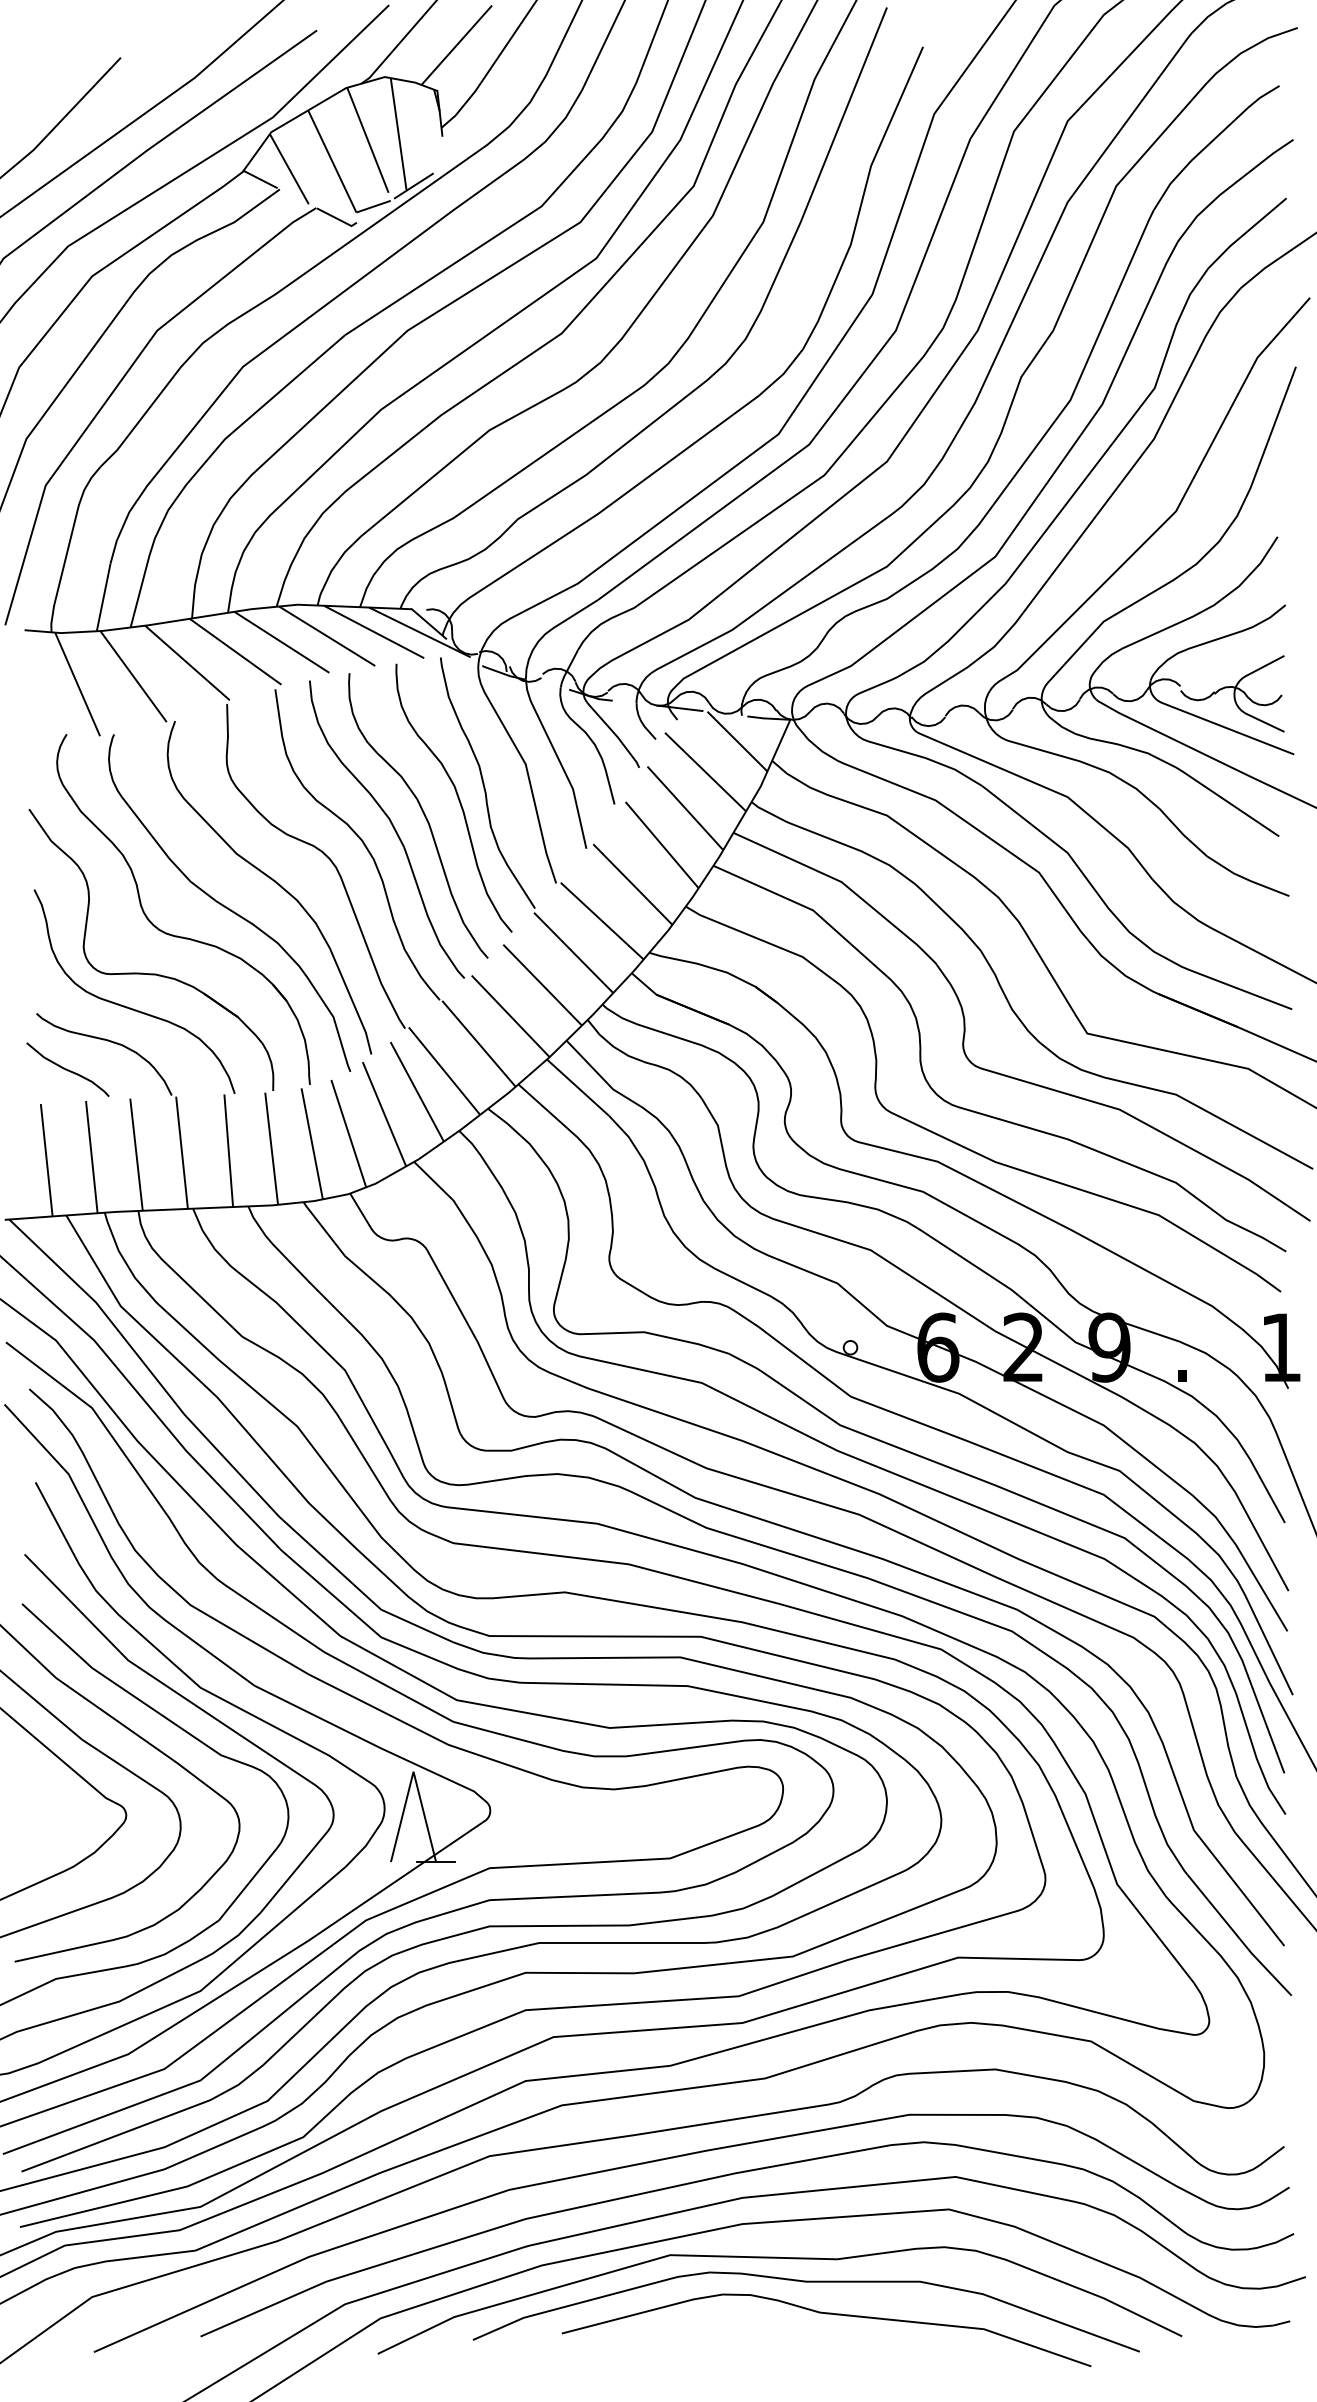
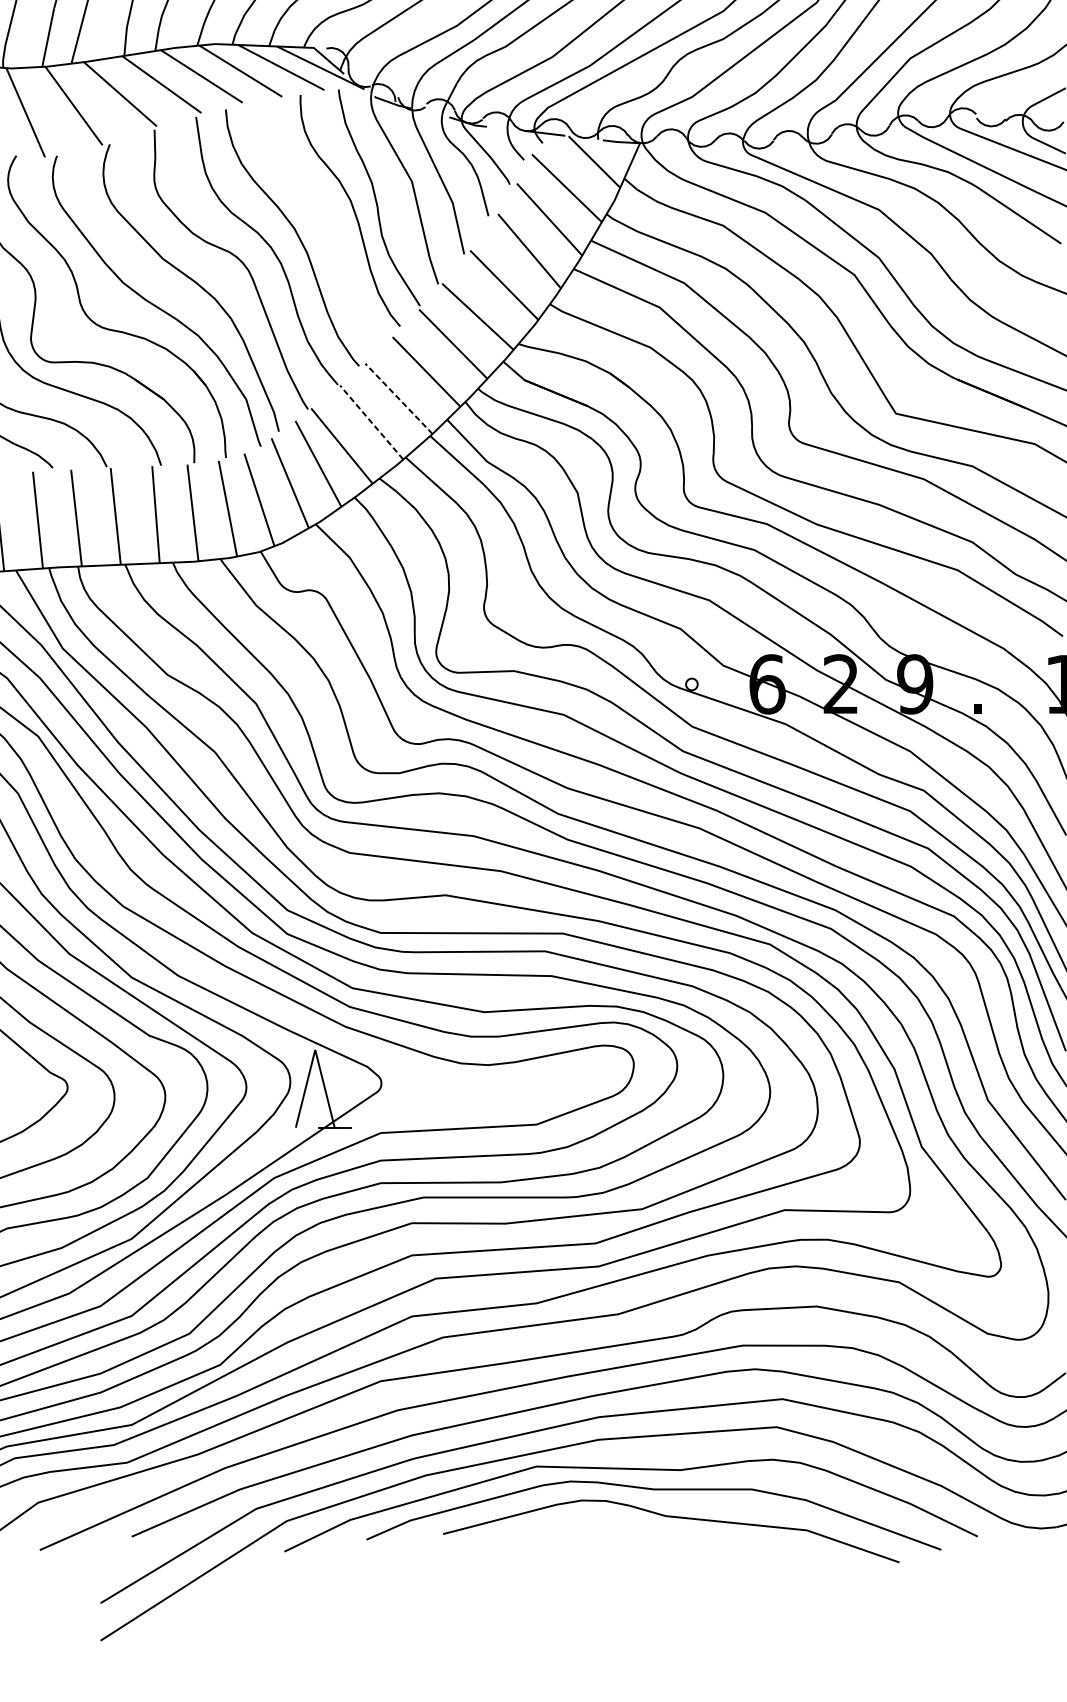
curve: (422, 812) -> (322, 223), removed
line: (510, 1016) -> (398, 398), solid -> dashed
line: (478, 1043) -> (371, 422), solid -> dashed

